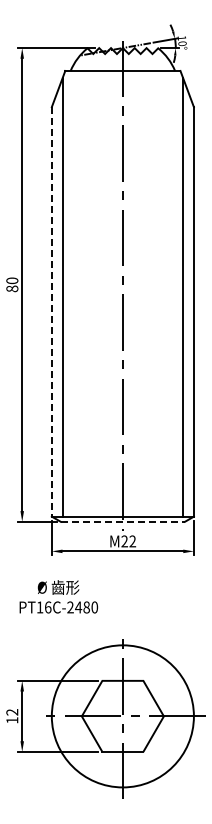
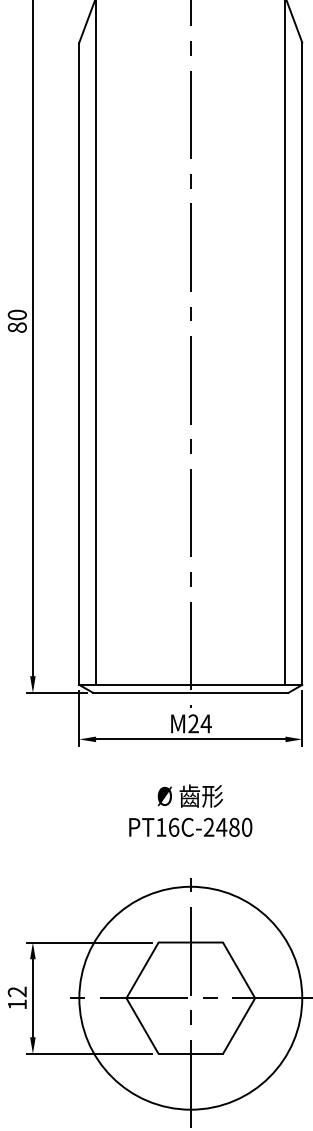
line: (51, 311) -> (78, 363), dashed -> solid
line: (123, 521) -> (191, 692), dashed -> solid
text: (132, 541) -> (205, 723), M22 -> M24
text: (58, 596) -> (190, 810), moved

